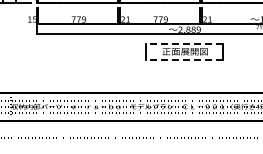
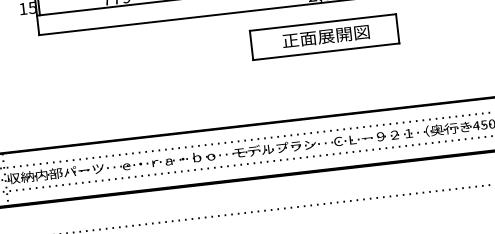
line: (183, 44) -> (321, 23), dashed -> solid
line: (183, 59) -> (324, 51), dashed -> solid

